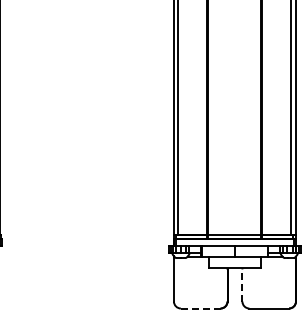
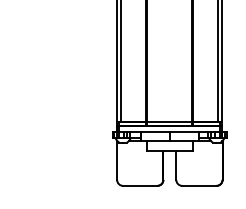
line: (242, 285) -> (176, 166), dashed -> solid
line: (200, 308) -> (140, 185), dashed -> solid

